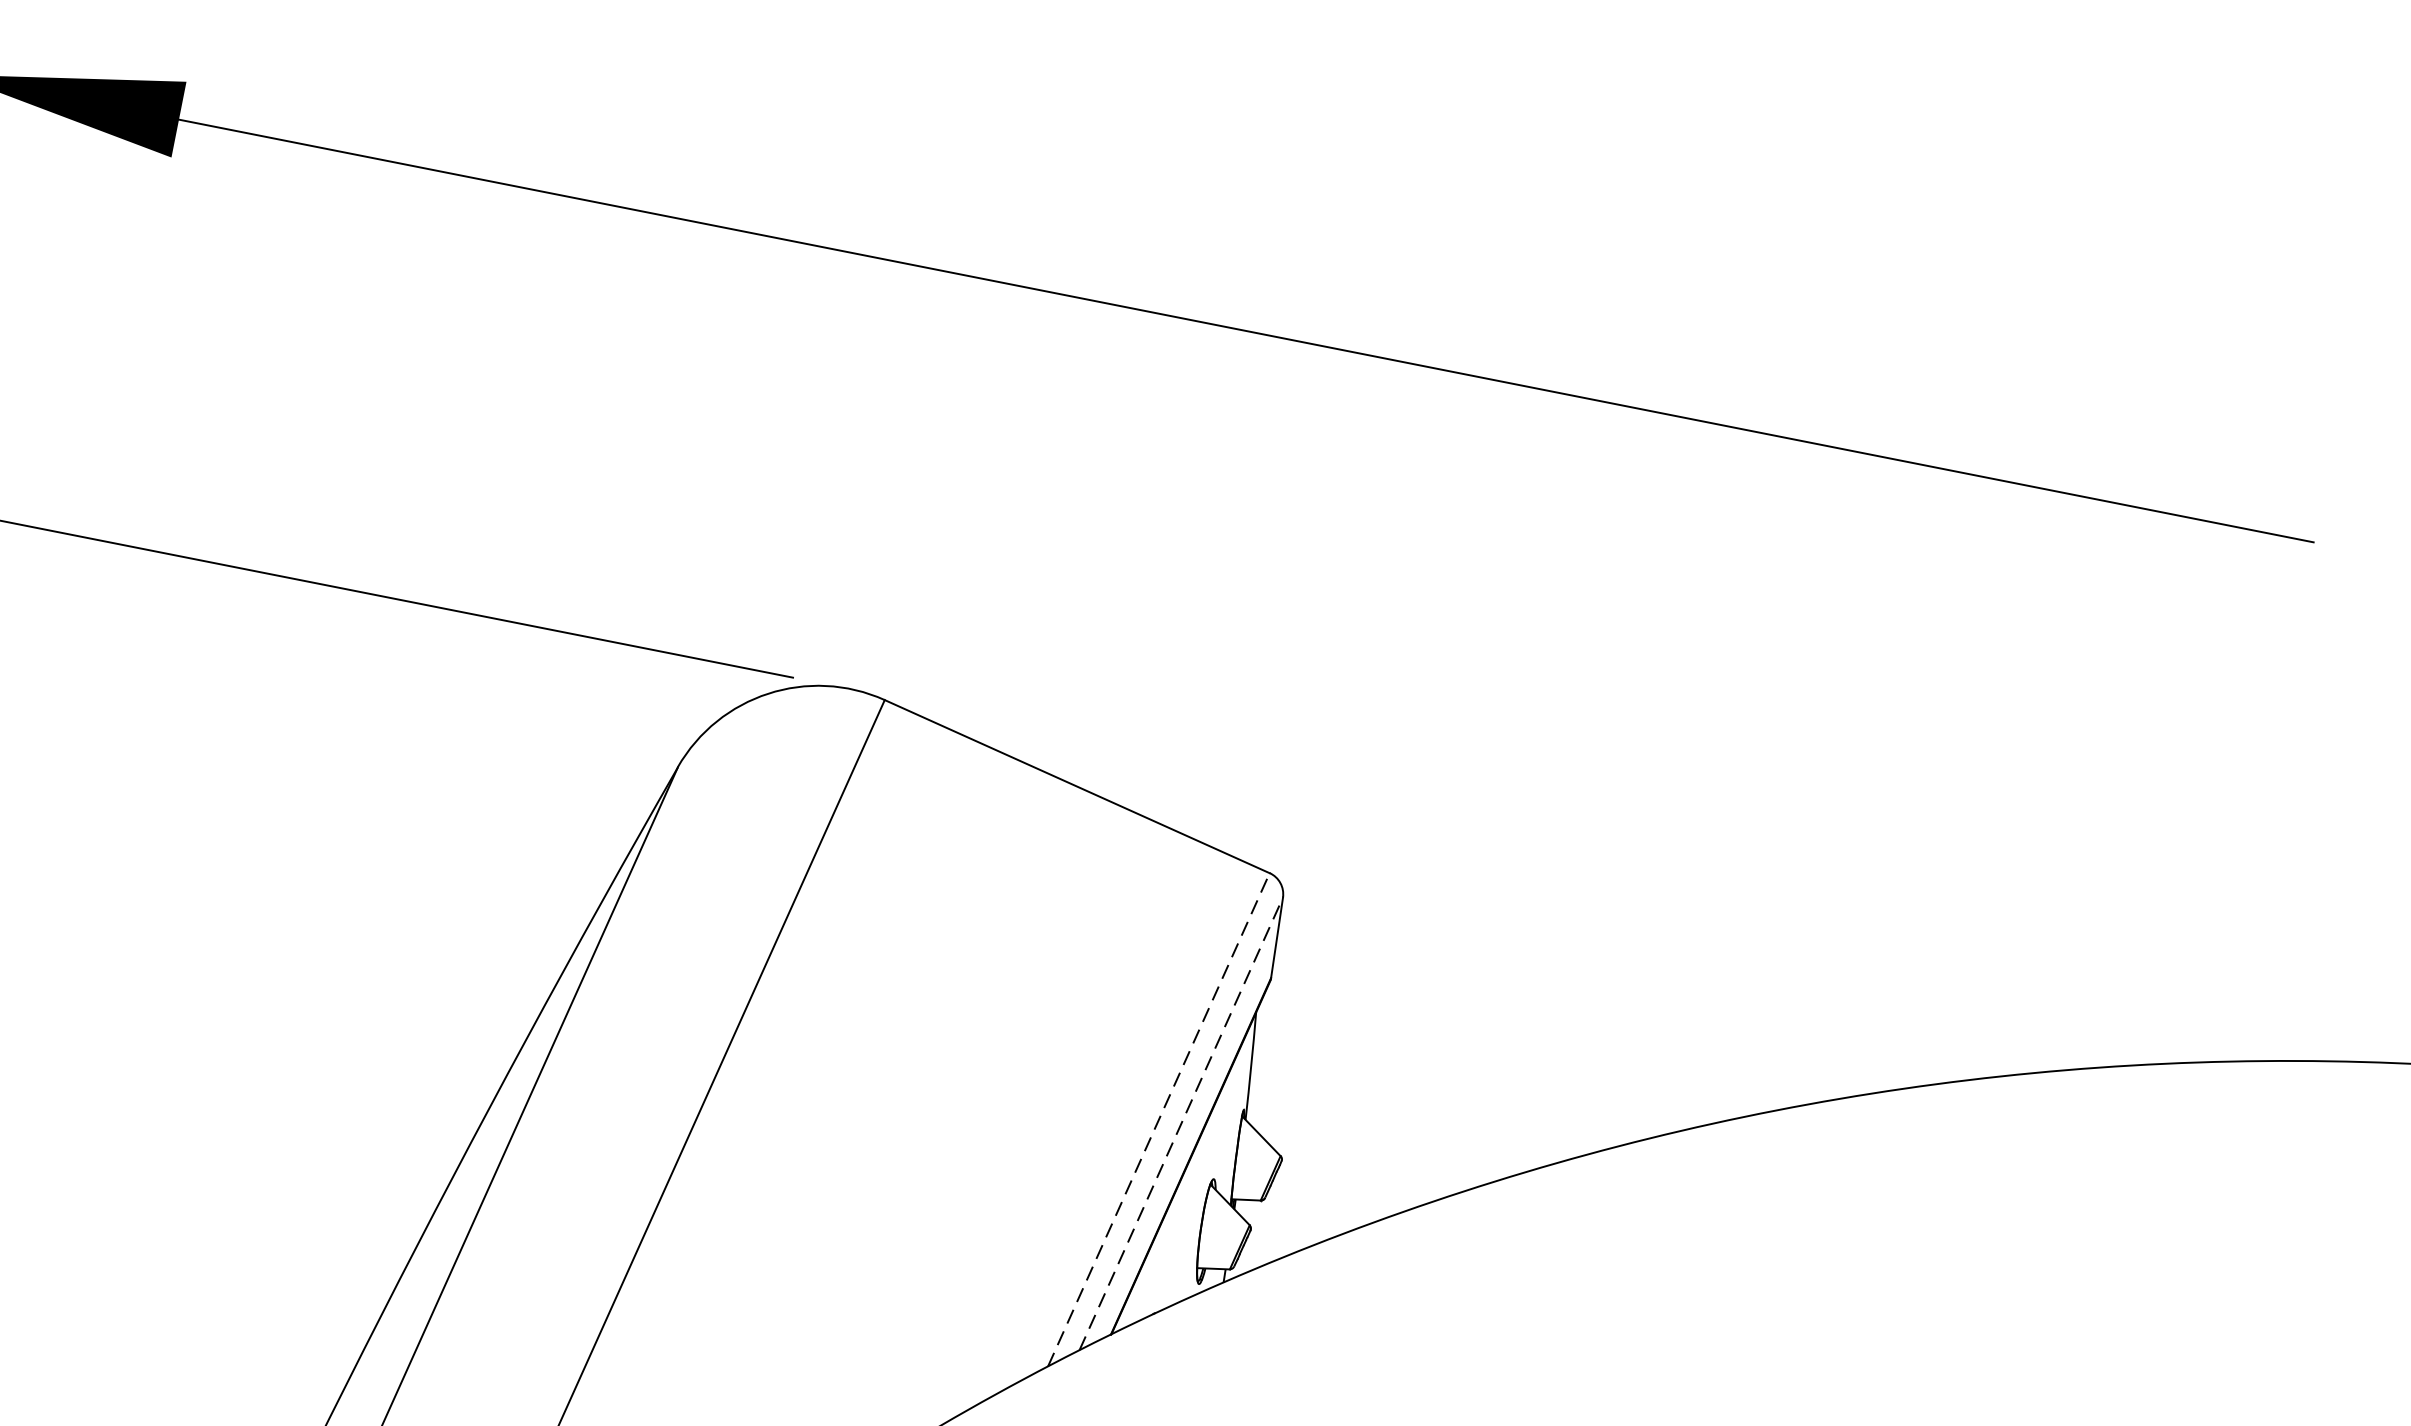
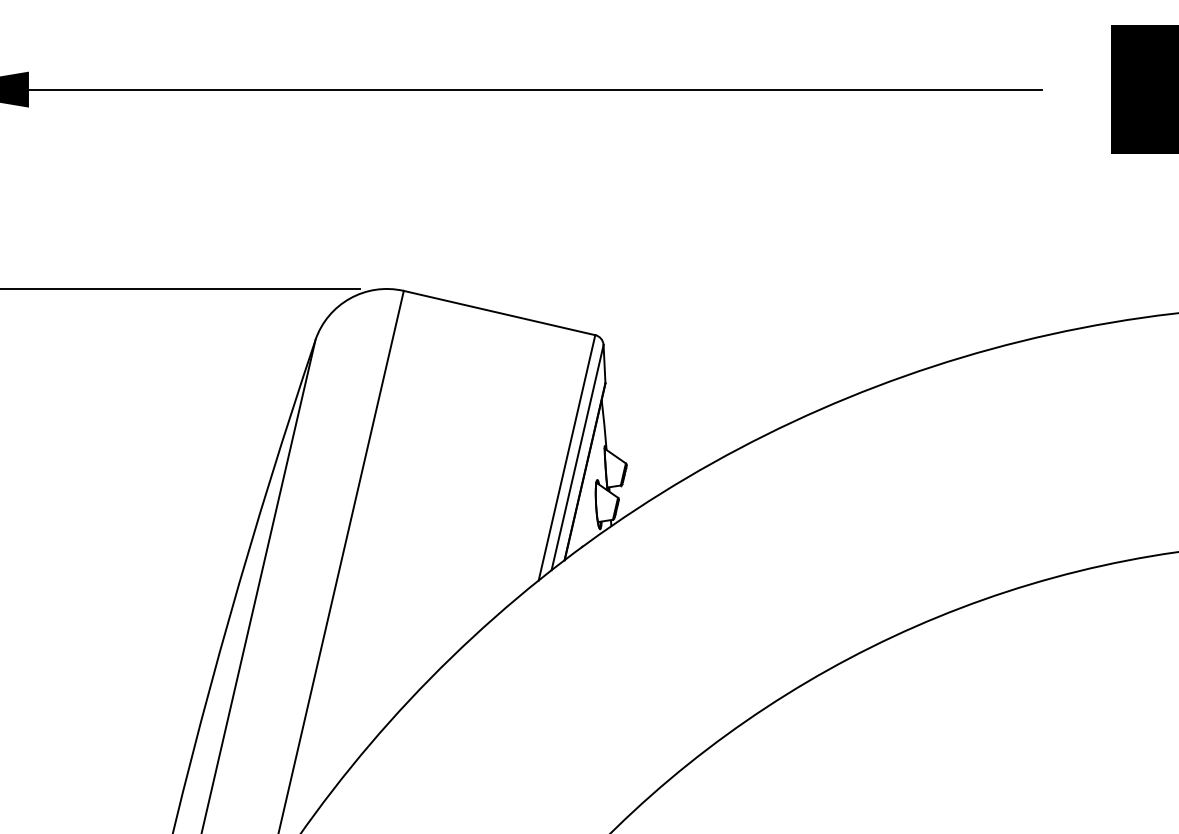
line: (1157, 1118) -> (566, 457), dashed -> solid
line: (1181, 1123) -> (577, 457), dashed -> solid

